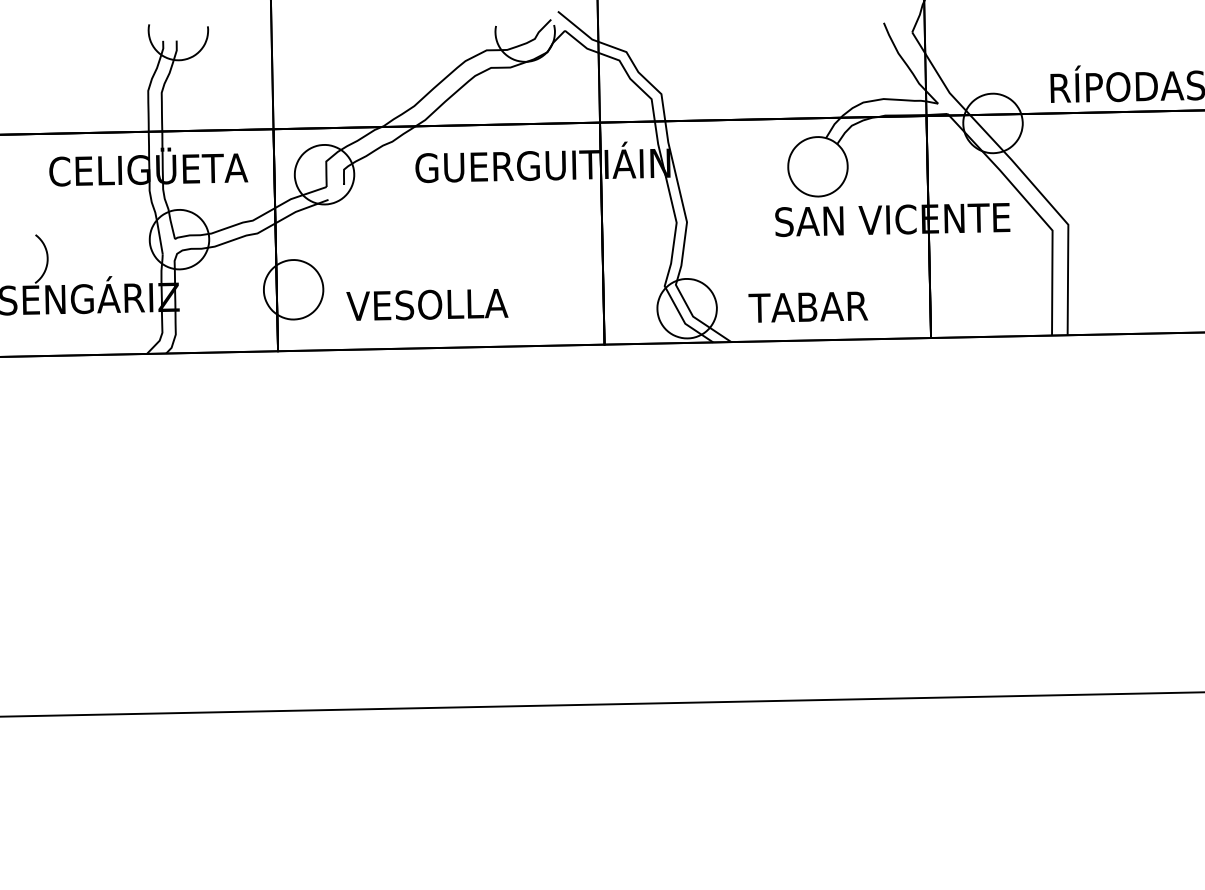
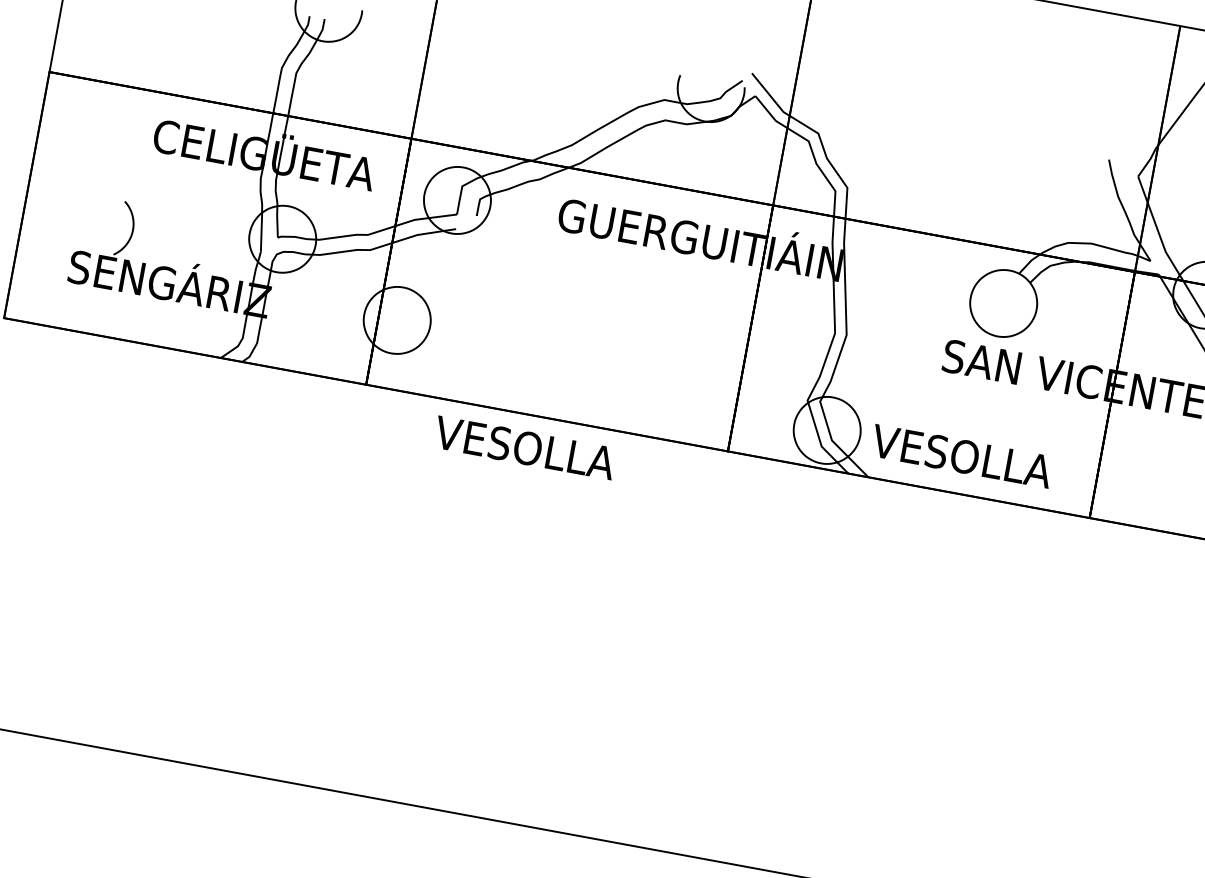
text: (427, 304) -> (525, 447), moved
text: (808, 307) -> (961, 456), TABAR -> VESOLLA

